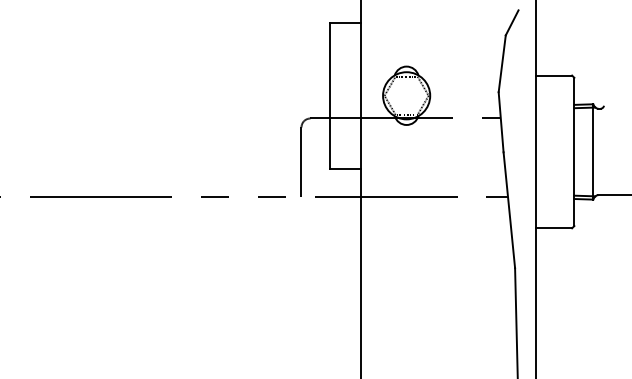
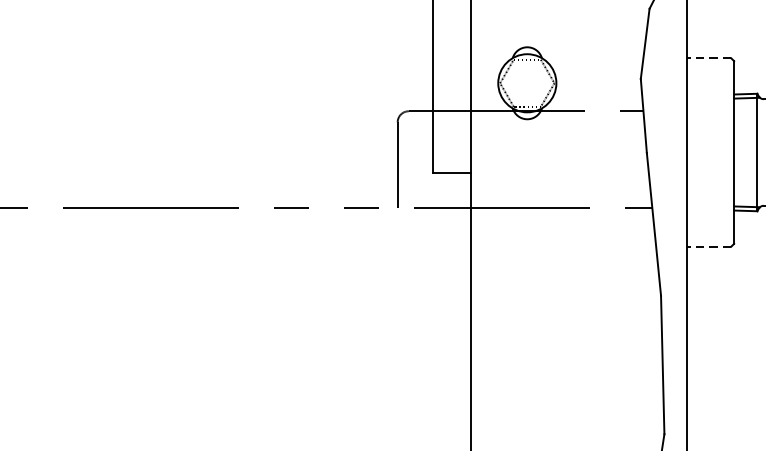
line: (554, 75) -> (709, 58), solid -> dashed
line: (554, 228) -> (709, 246), solid -> dashed

